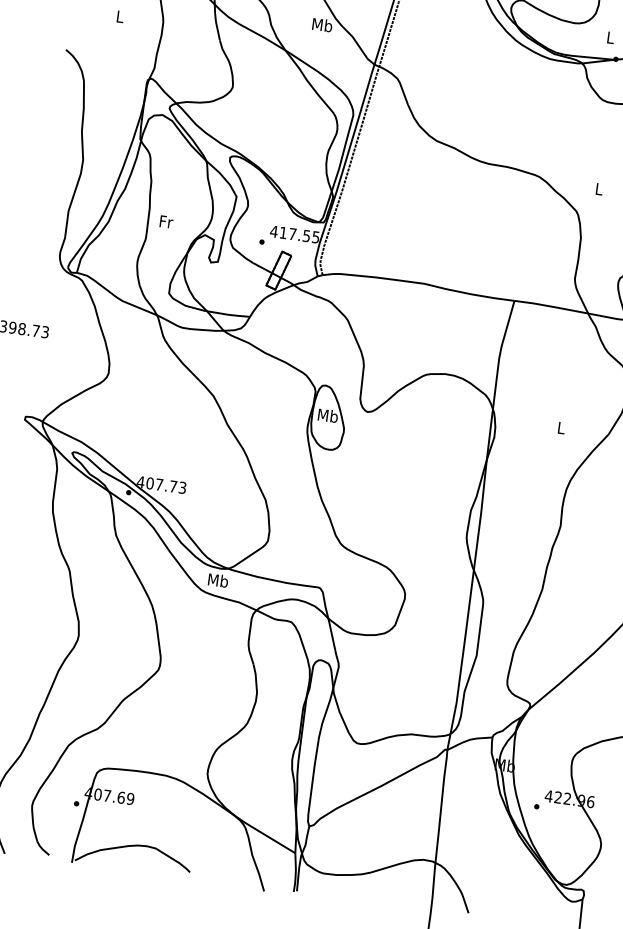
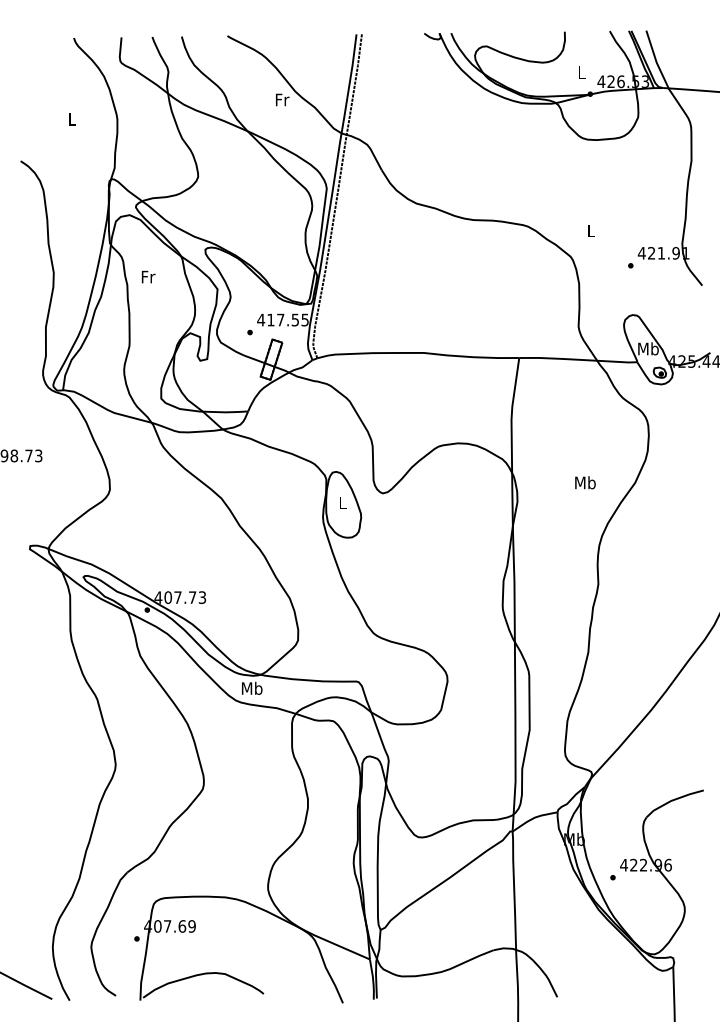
text: (322, 24) -> (282, 99), Mb -> Fr
text: (166, 221) -> (148, 276), moved
text: (327, 415) -> (342, 502), Mb -> L
text: (561, 427) -> (585, 482), L -> Mb

